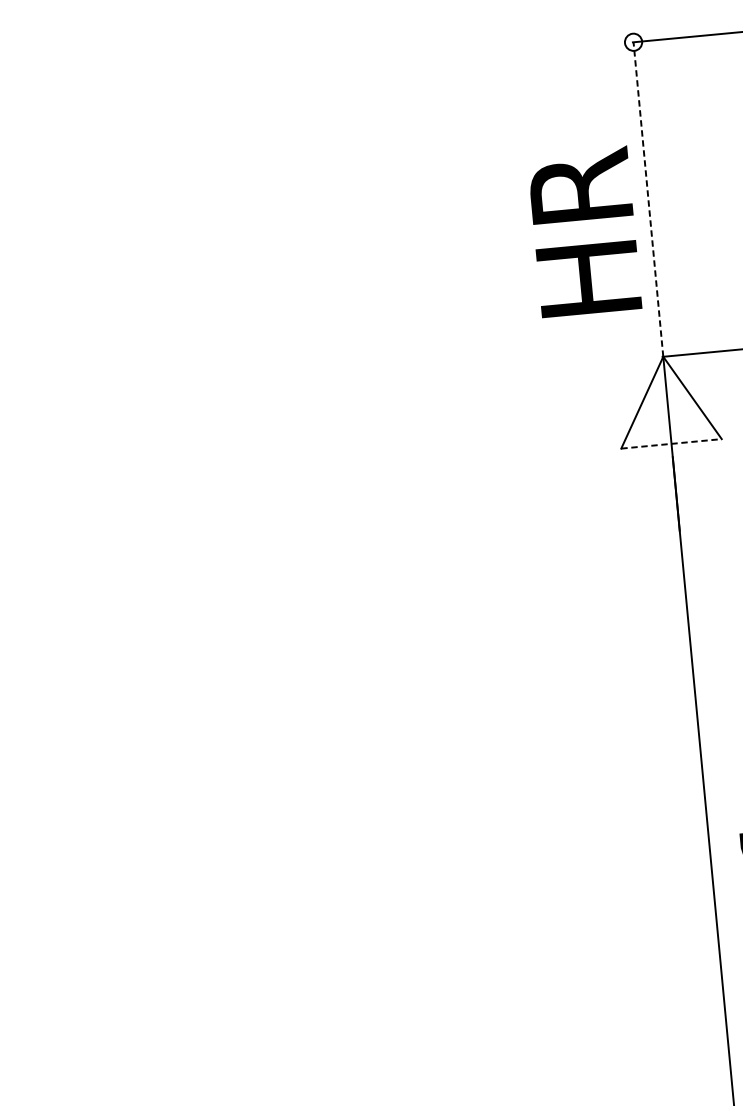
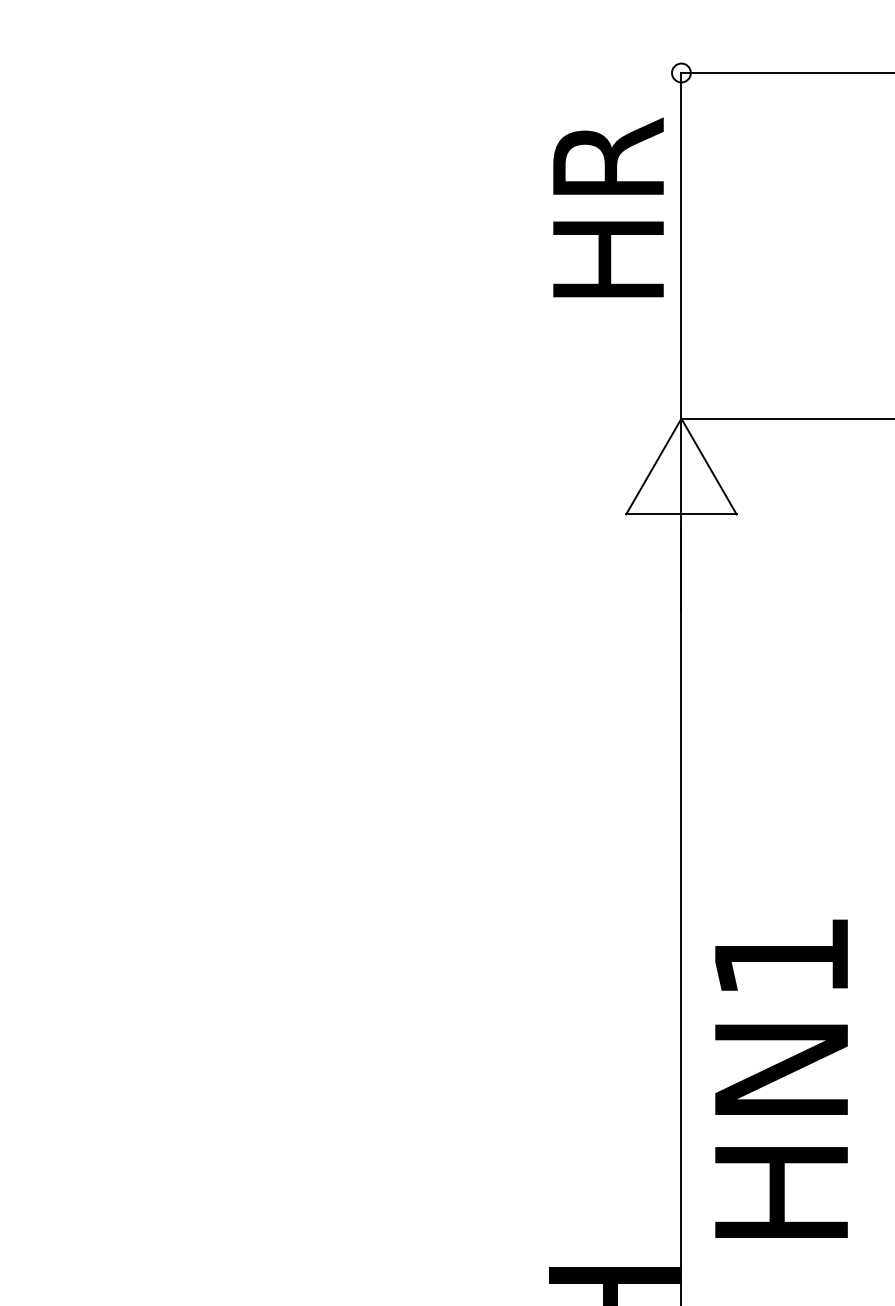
line: (648, 199) -> (681, 245), dashed -> solid
text: (584, 231) -> (608, 207), moved
line: (671, 443) -> (681, 514), dashed -> solid

